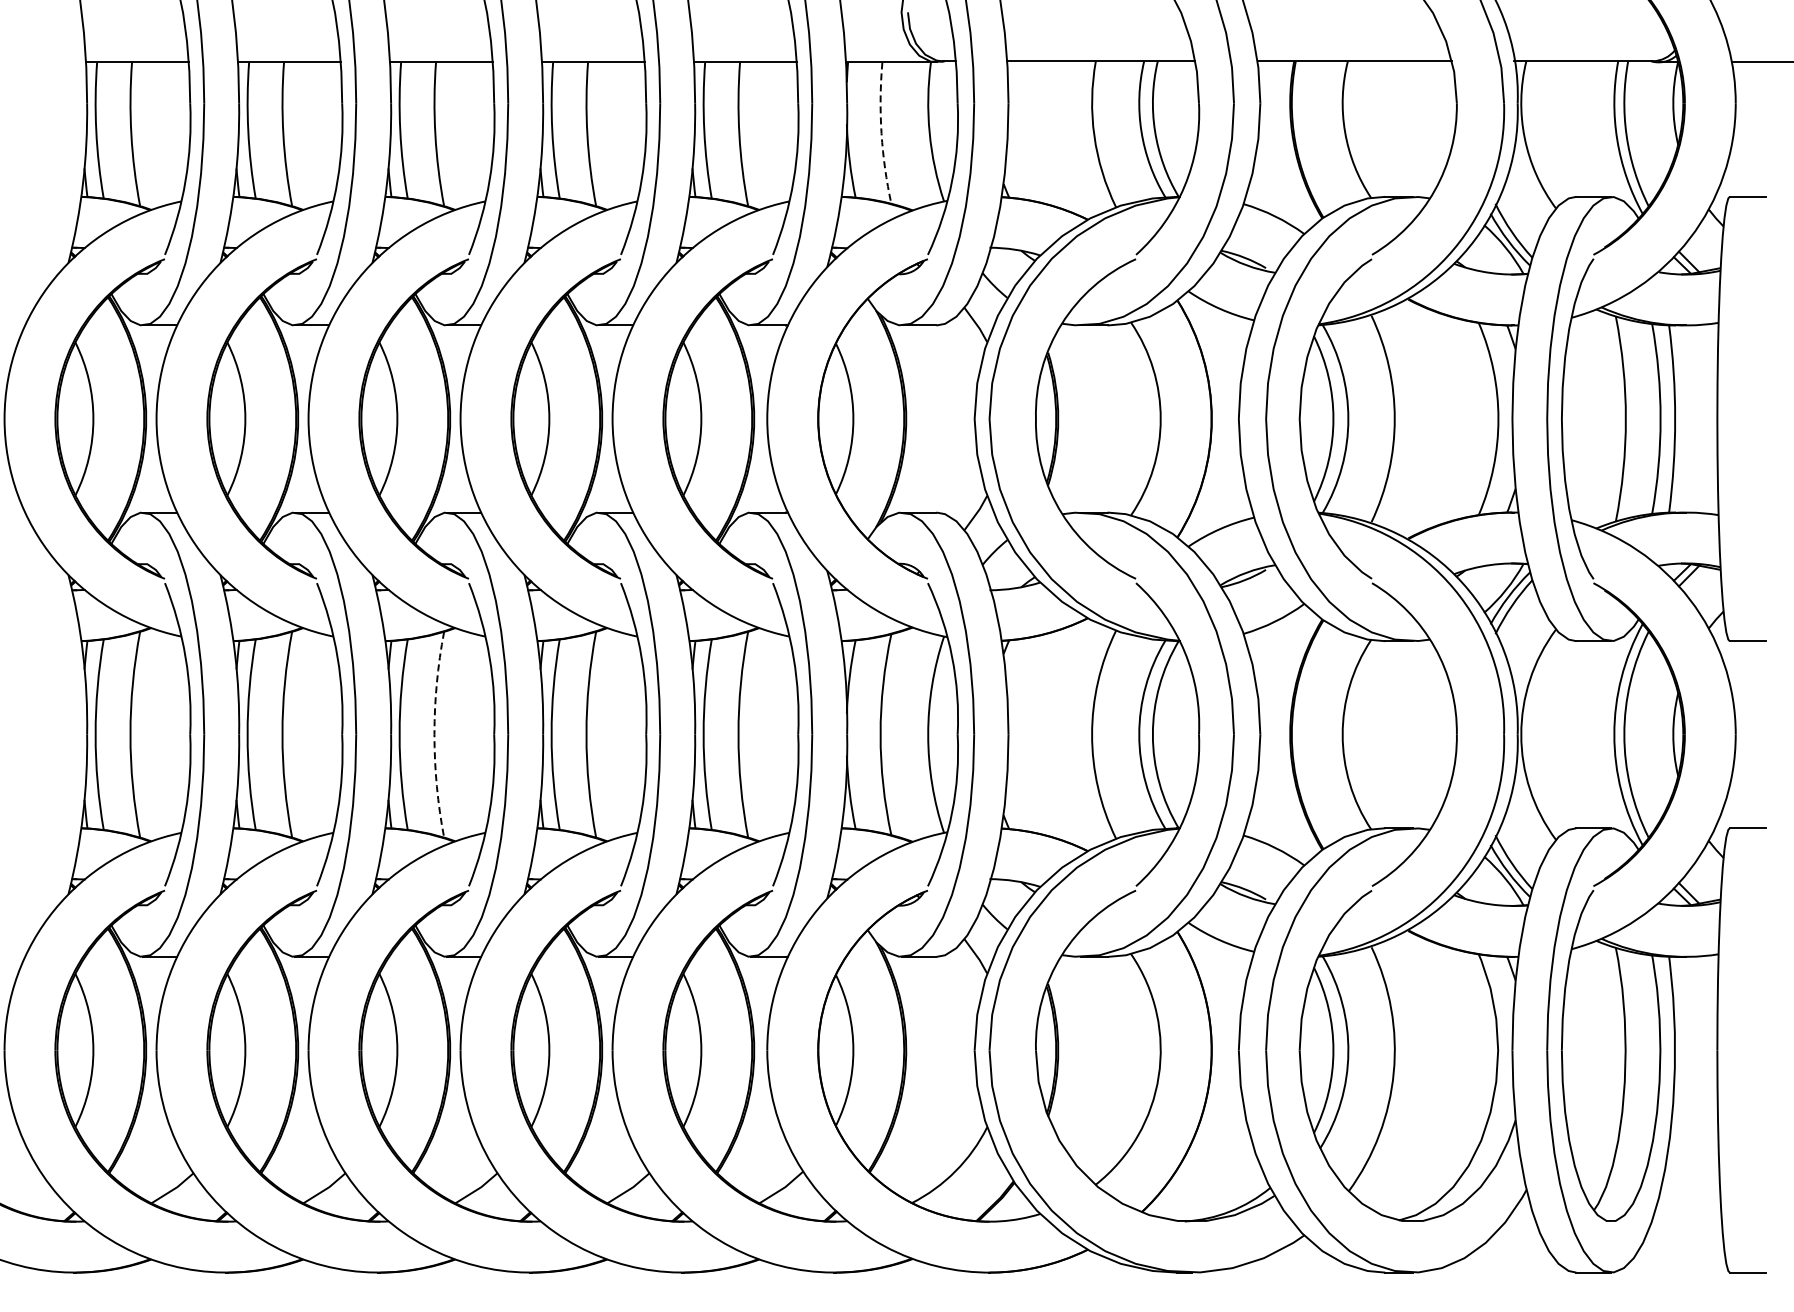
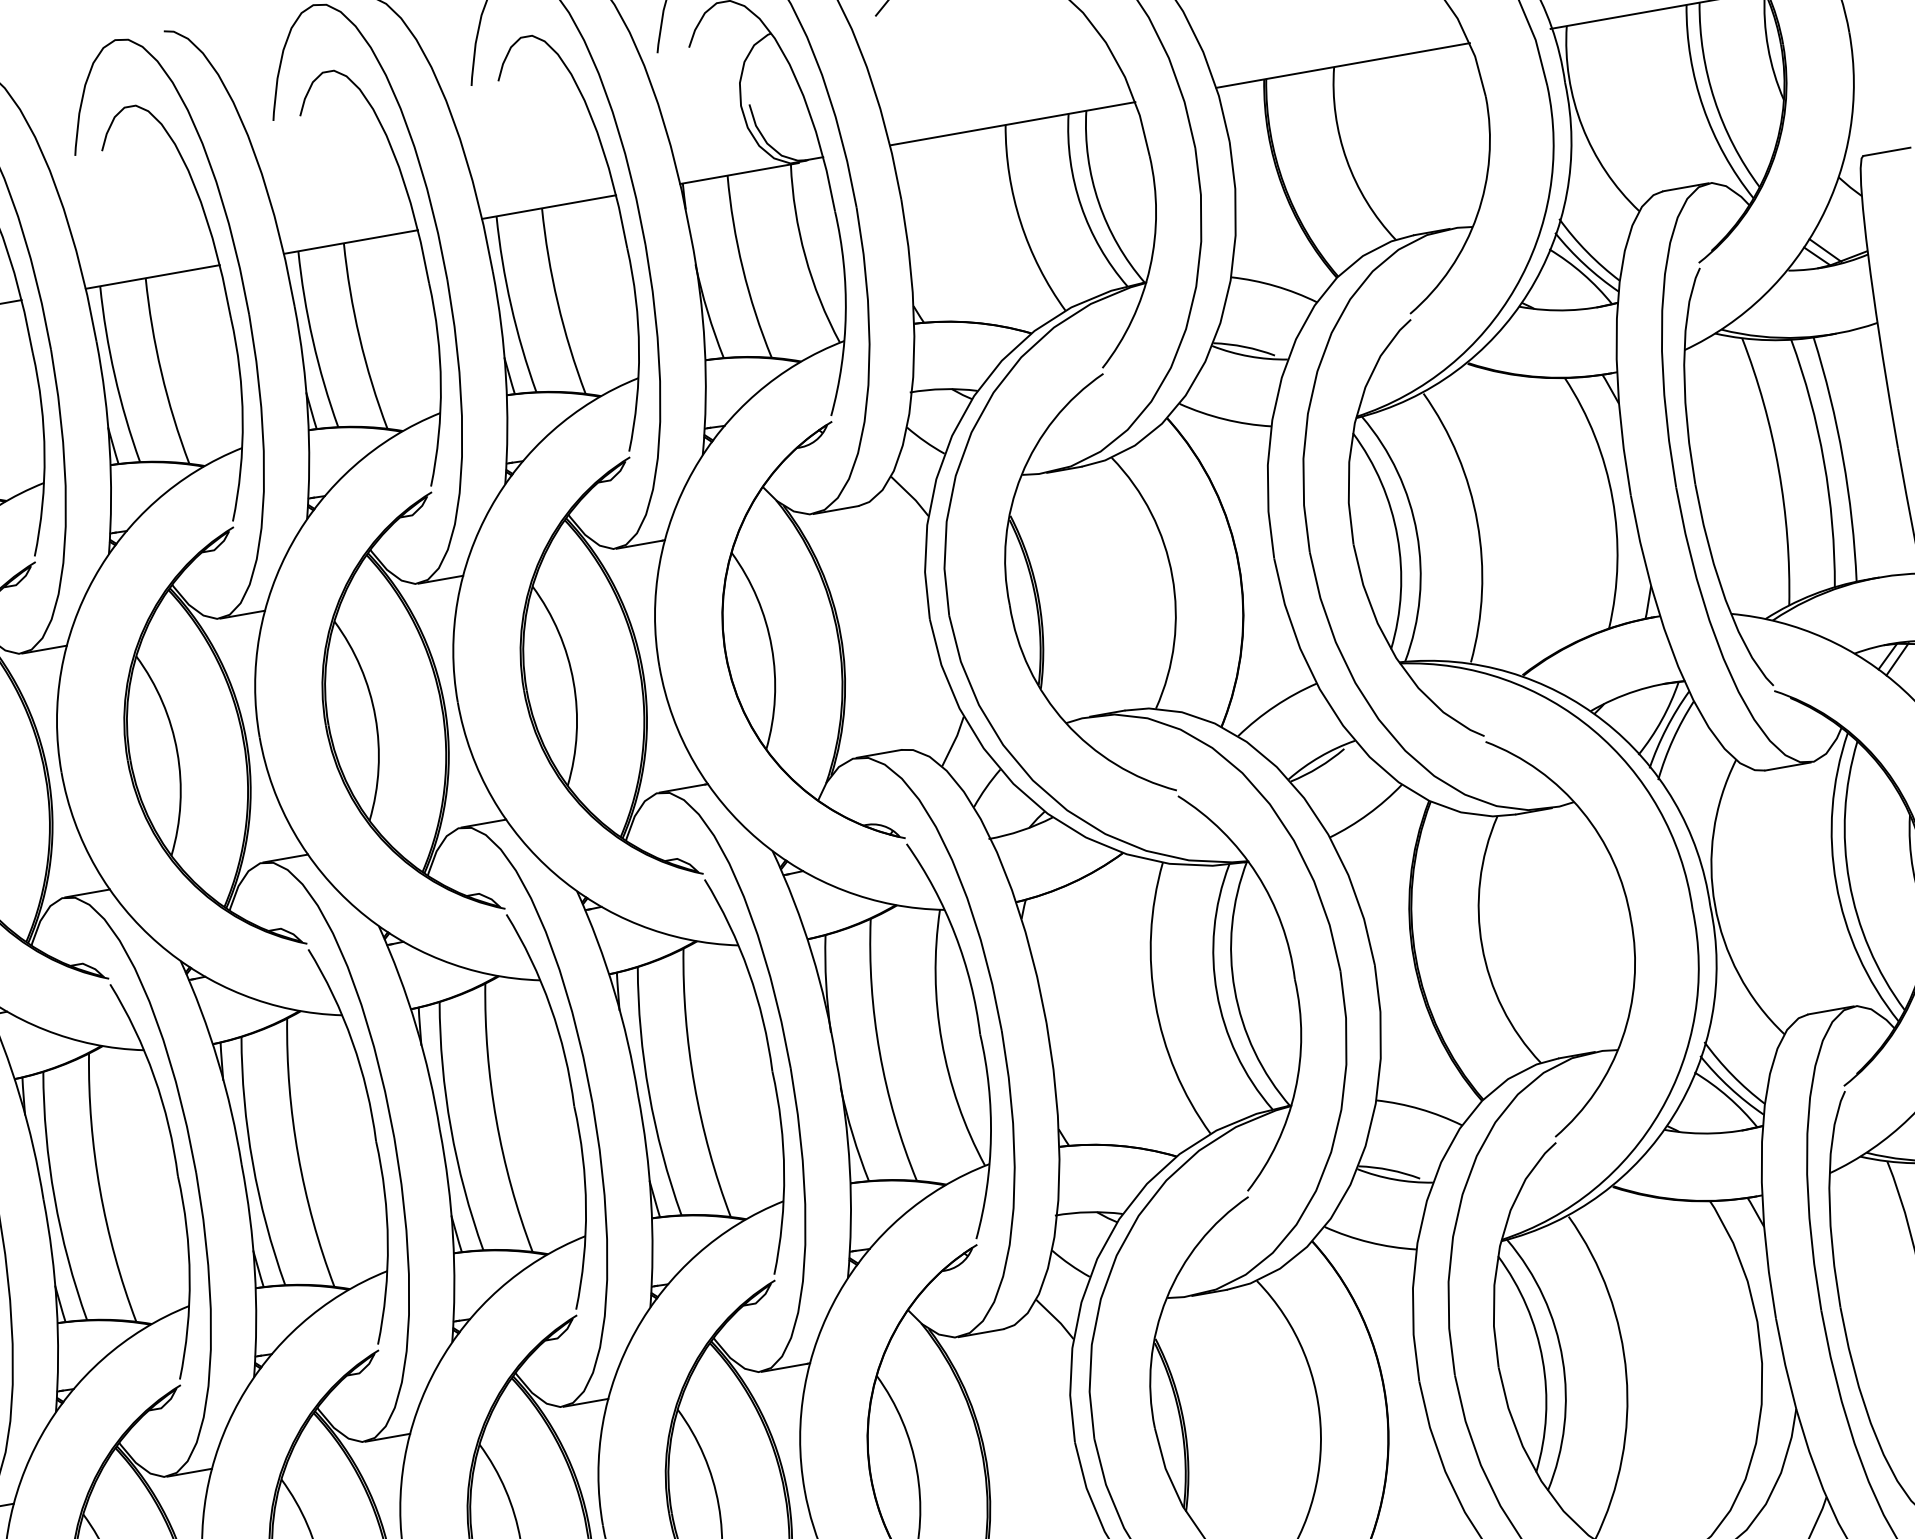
arc: (881, 133) -> (742, 268), dashed -> solid
arc: (434, 734) -> (298, 1154), dashed -> solid

